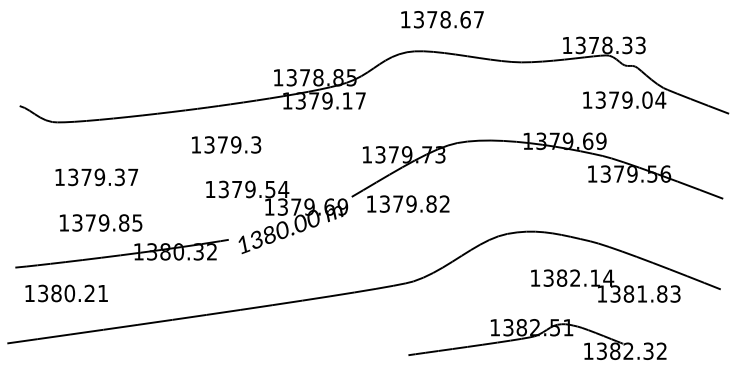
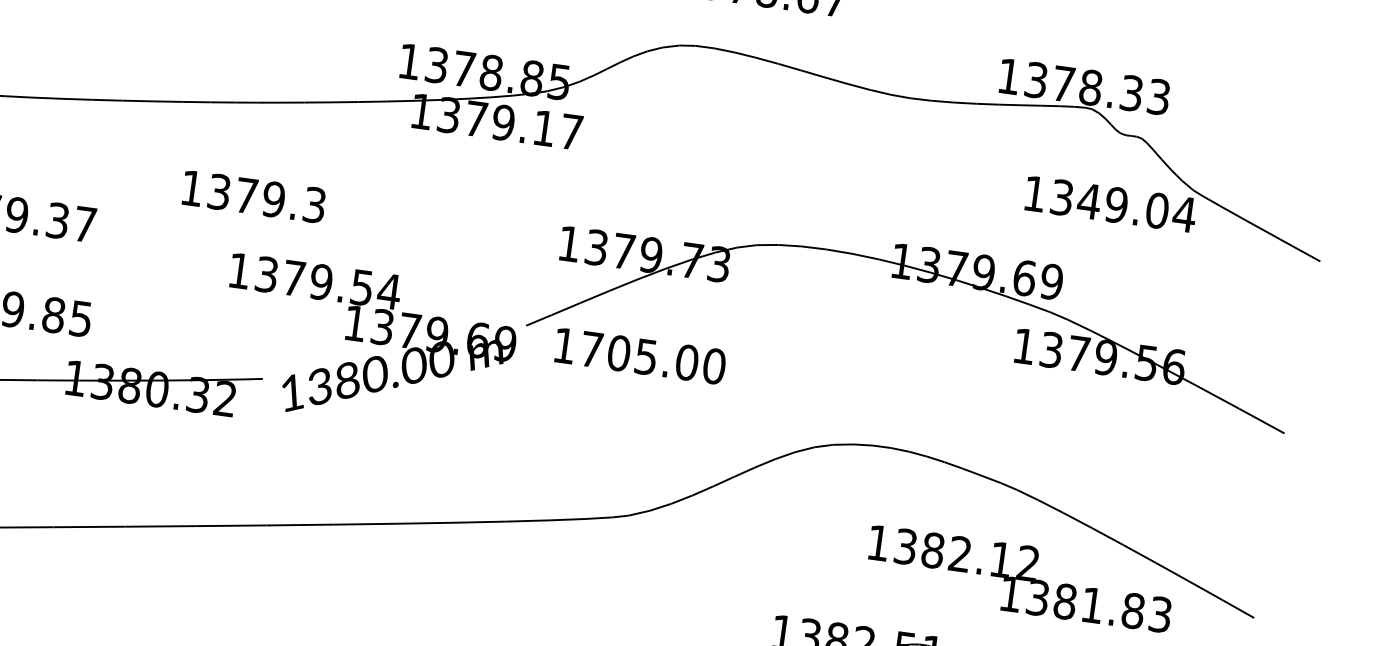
text: (613, 99) -> (1088, 199), 1379.04 -> 1349.04
text: (226, 144) -> (254, 195), moved
text: (414, 203) -> (652, 356), 1379.82 -> 1705.00
text: (608, 277) -> (1028, 562), 1382.14 -> 1382.12

